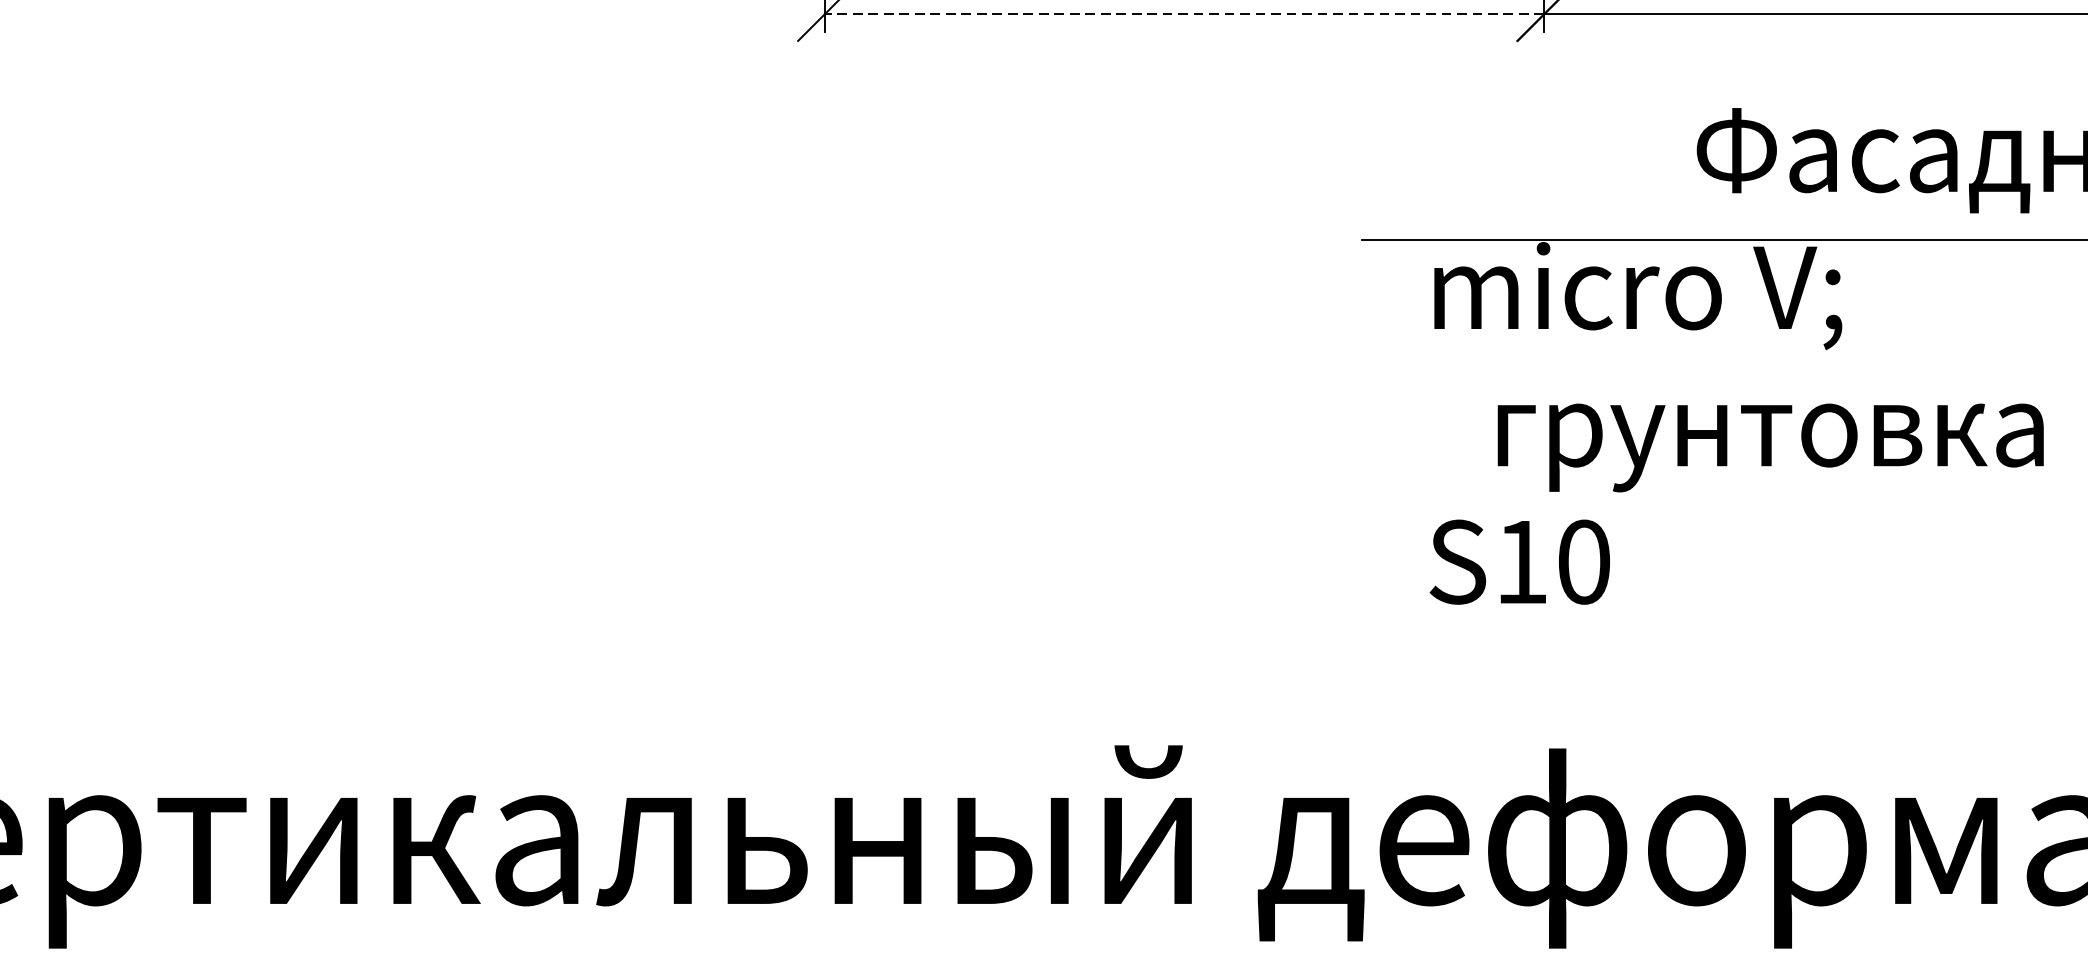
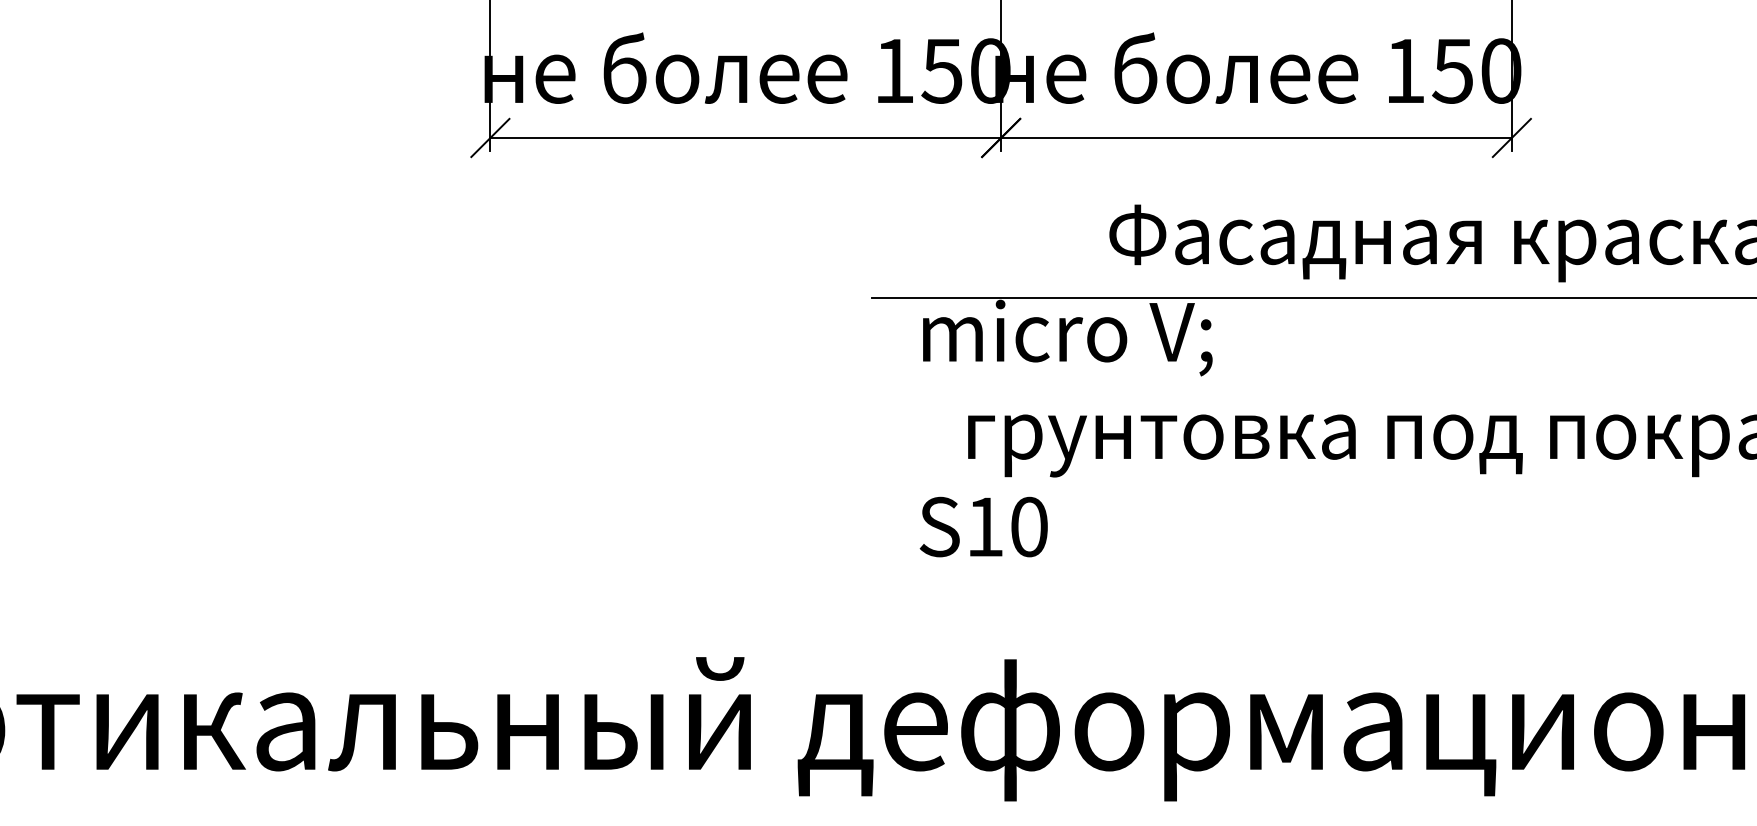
line: (1184, 13) -> (745, 137), dashed -> solid

